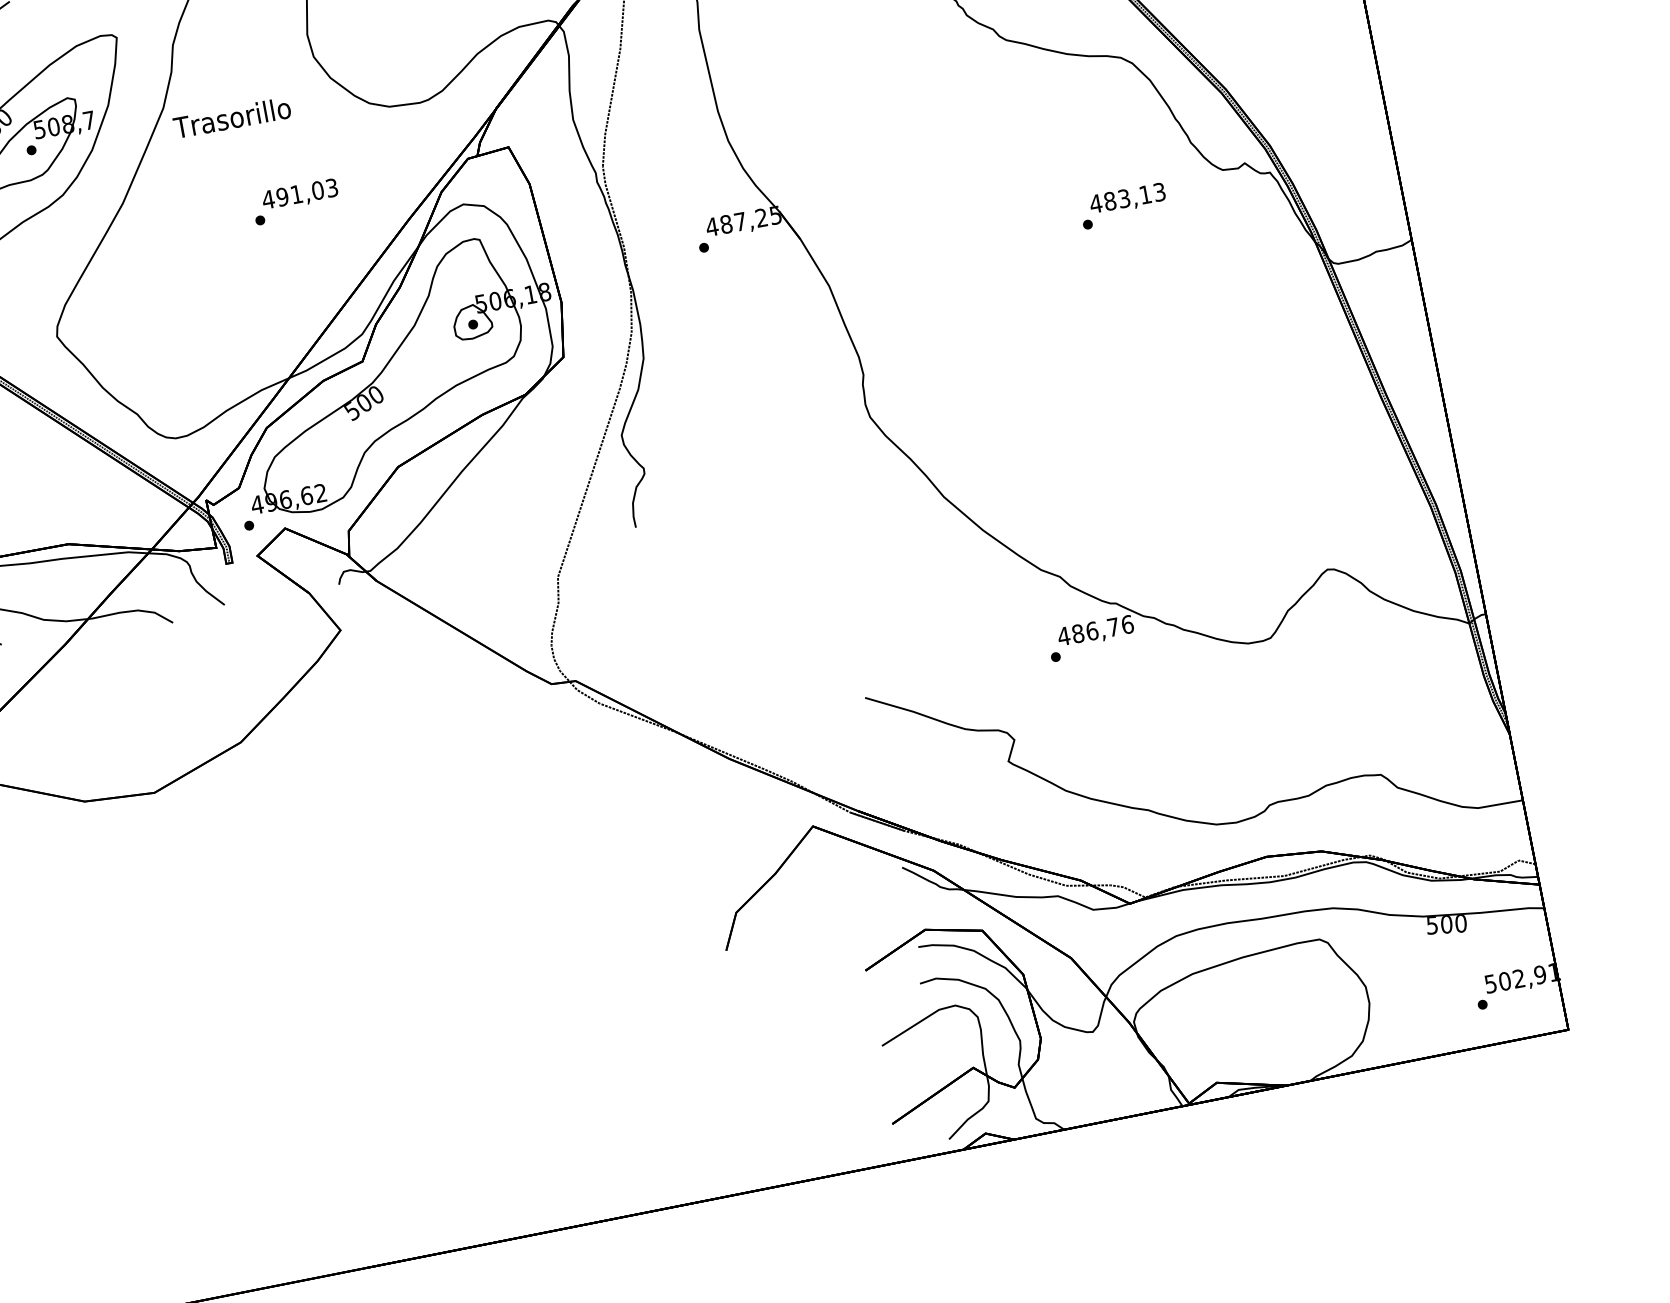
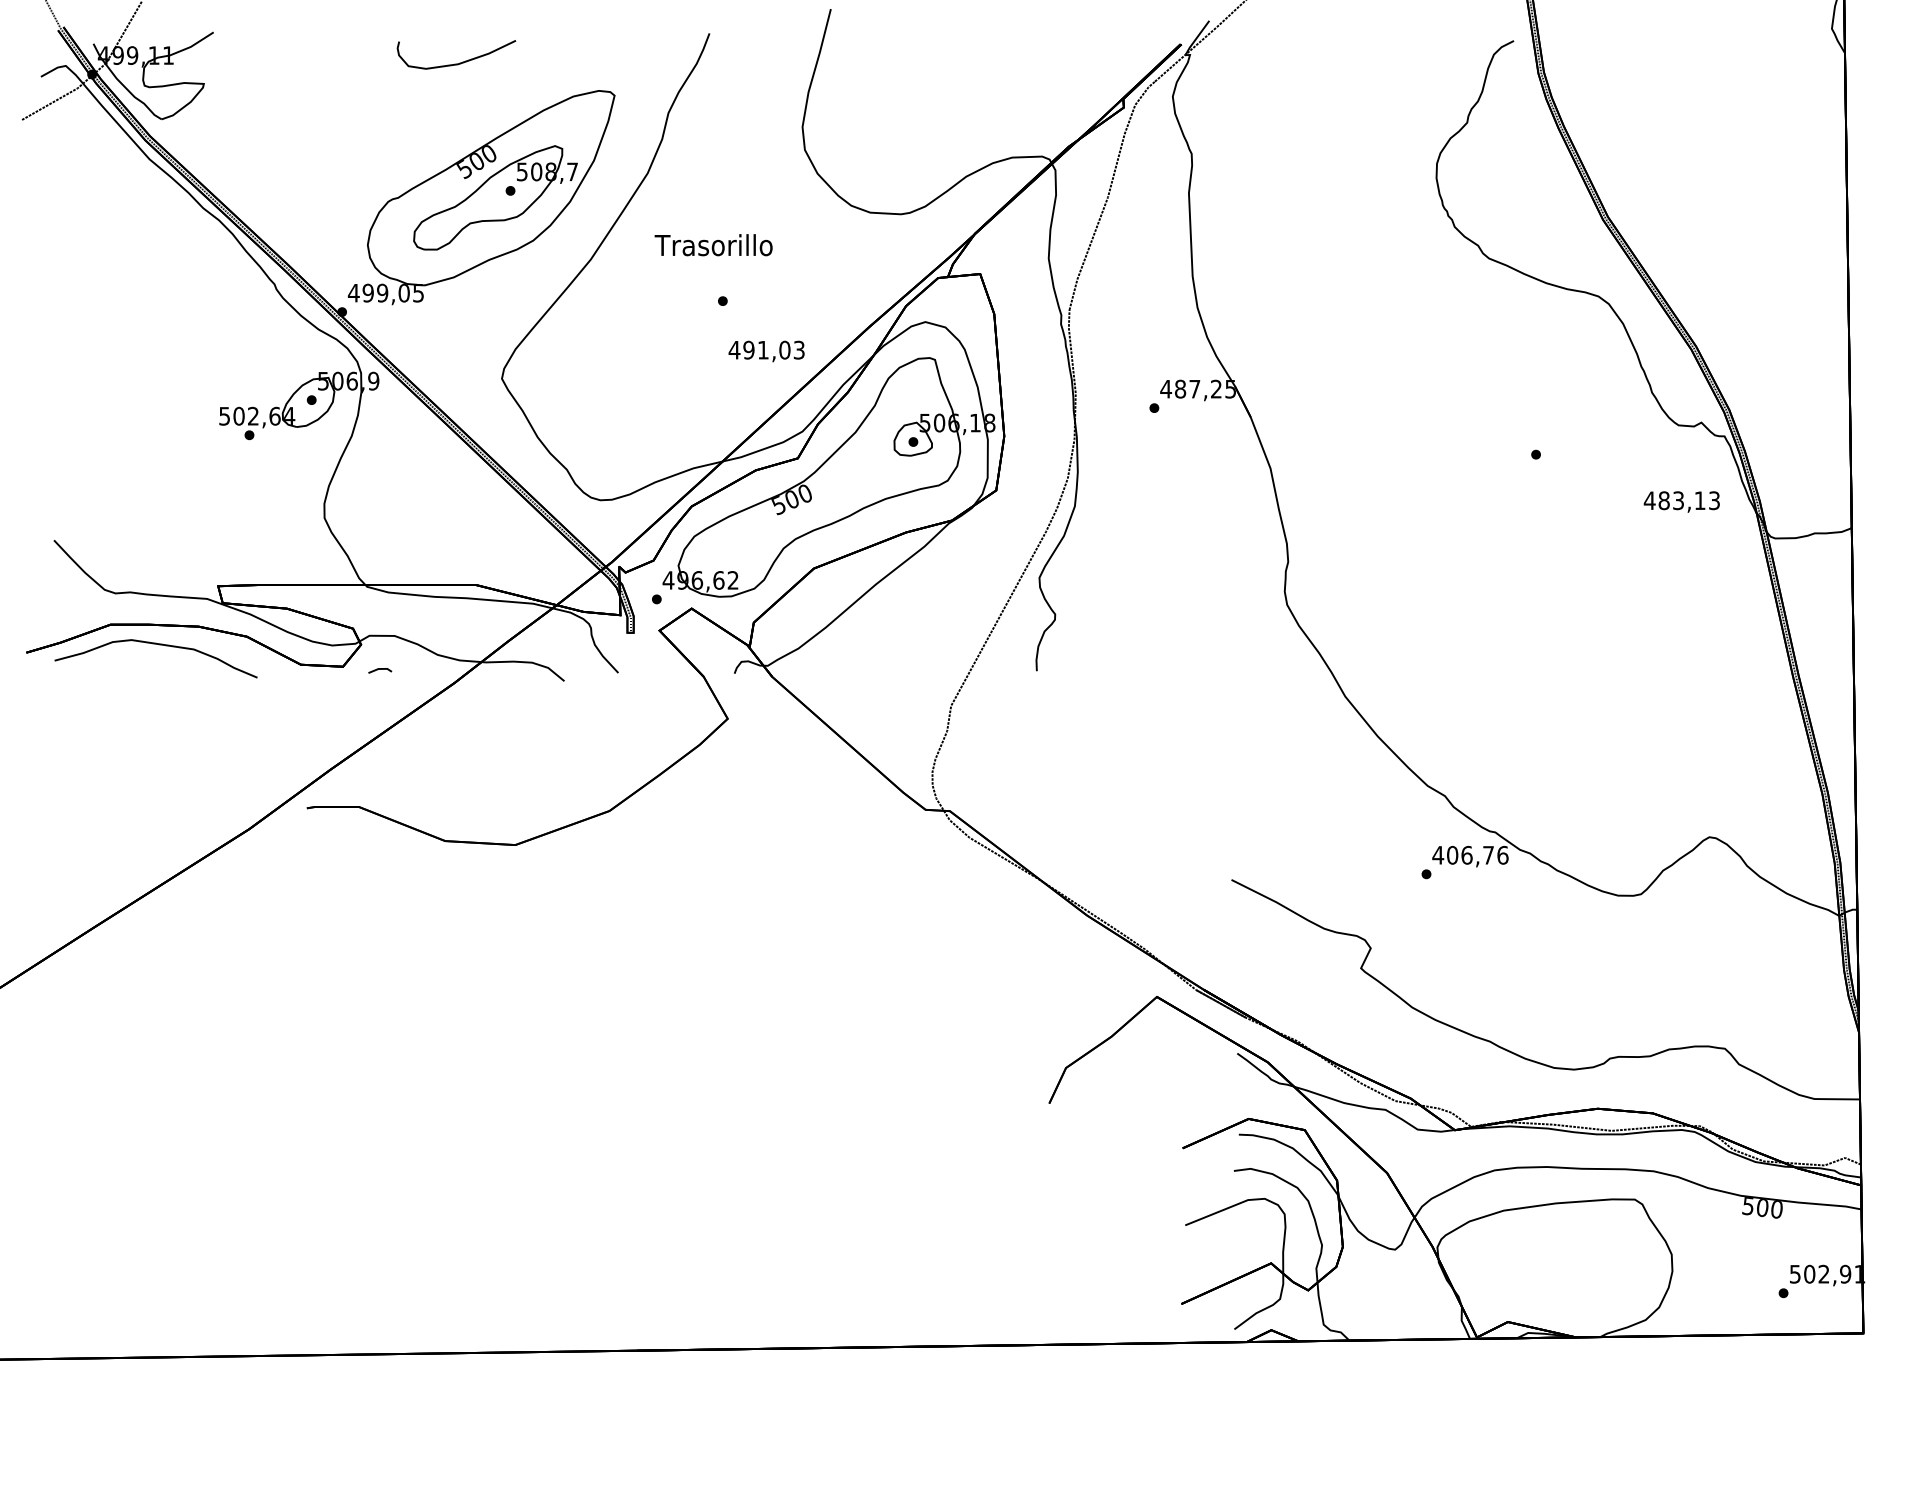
text: (232, 118) -> (713, 245), moved
text: (300, 195) -> (766, 351), moved
text: (1127, 198) -> (1681, 501), moved
text: (1078, 633) -> (1452, 855), 486,76 -> 406,76

